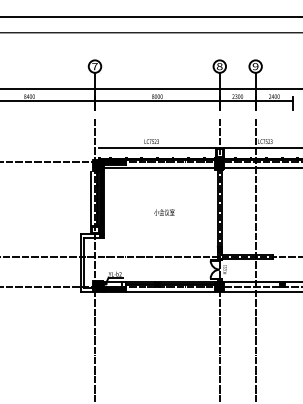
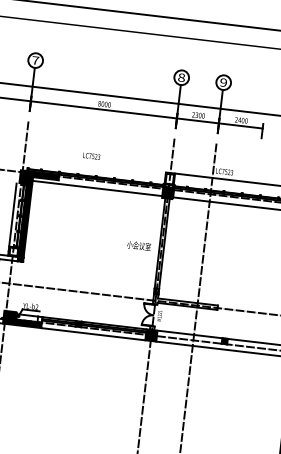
line: (156, 148) -> (96, 164), removed
text: (164, 212) -> (139, 245), moved

